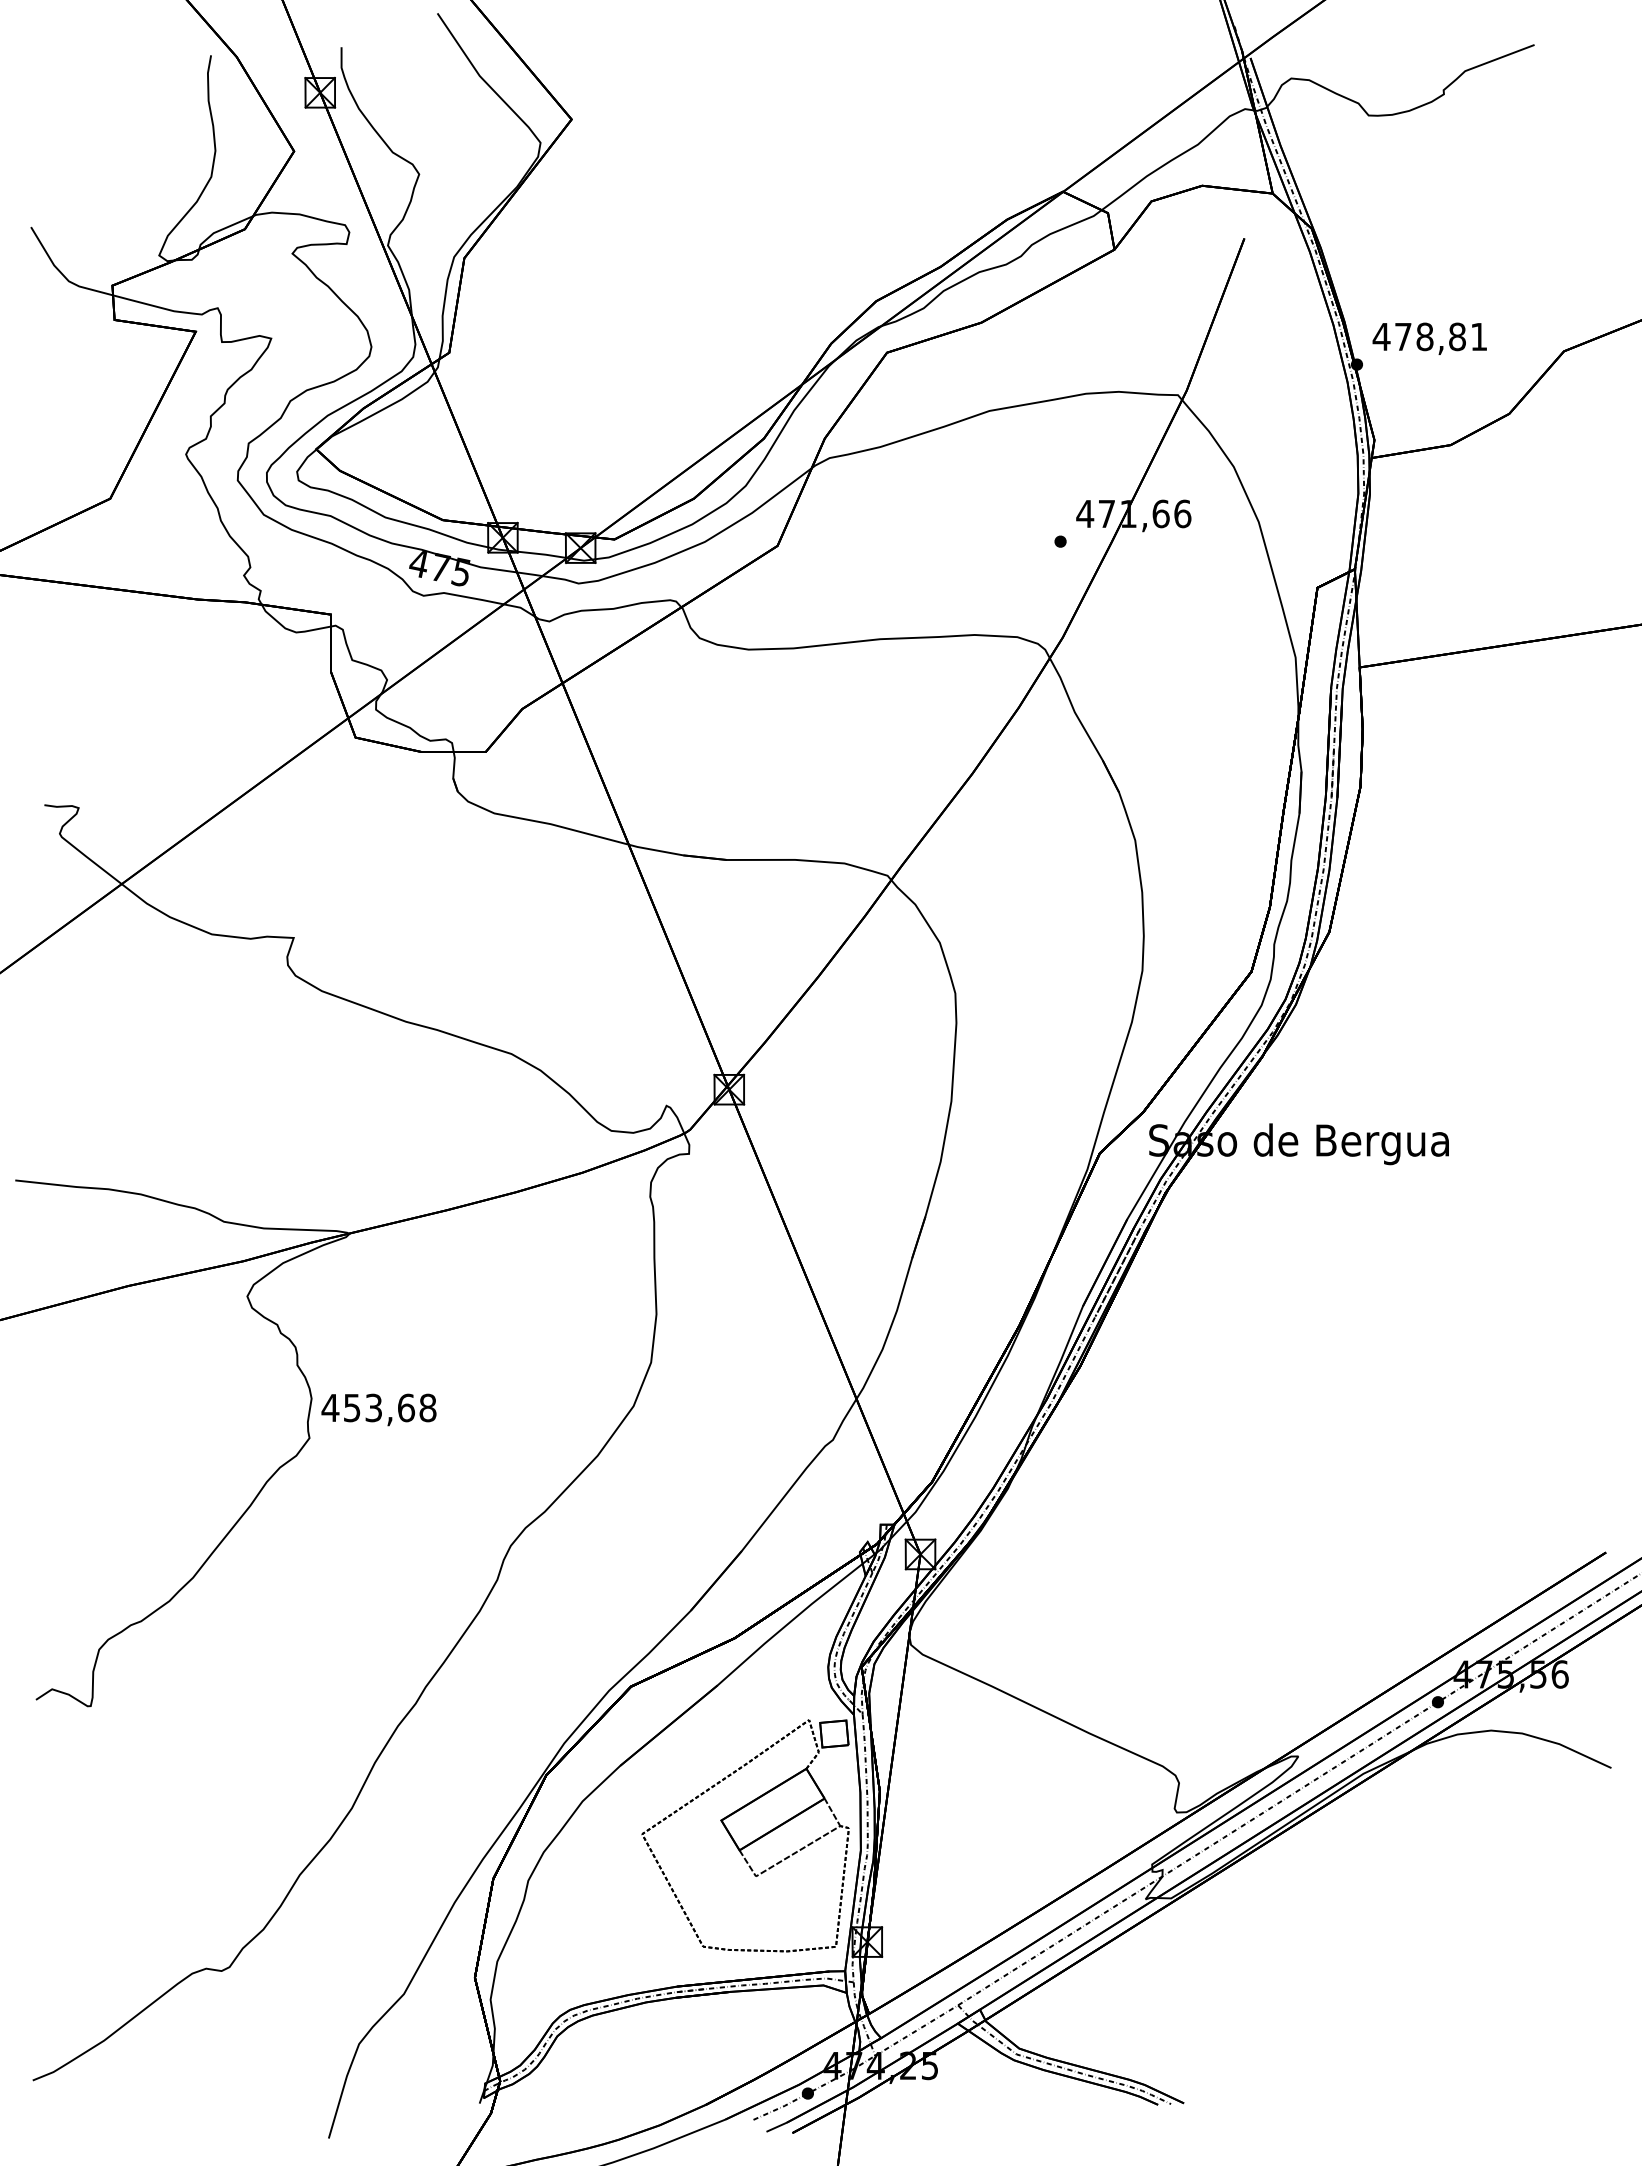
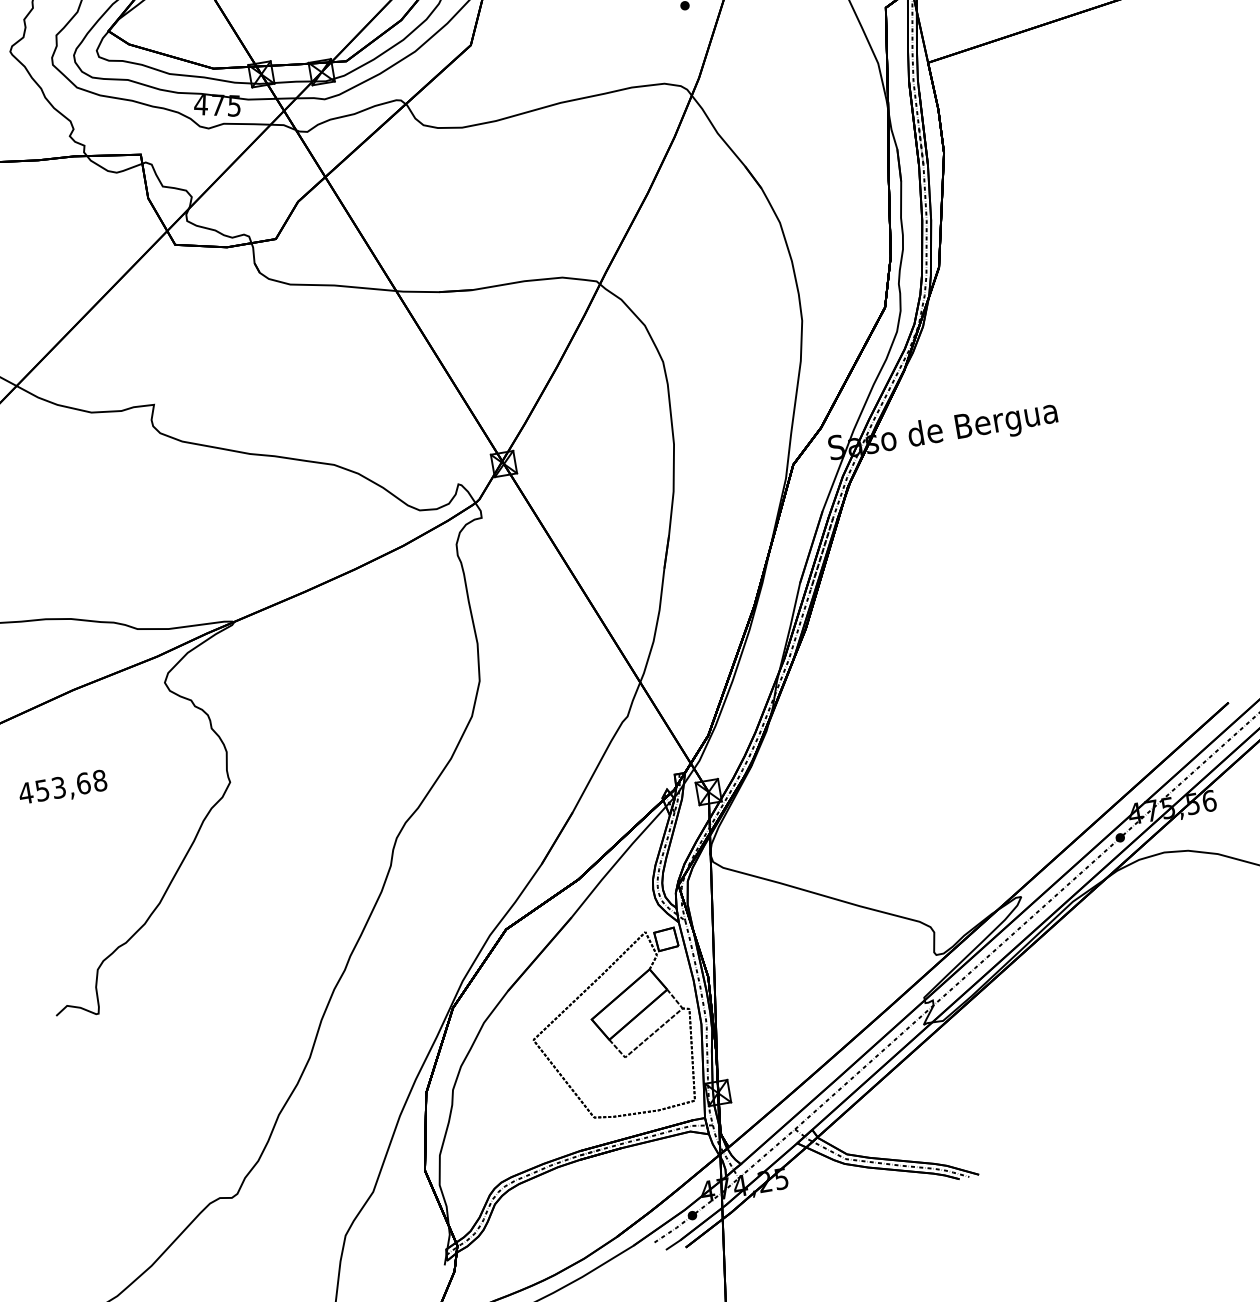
text: (378, 1409) -> (62, 788), moved

